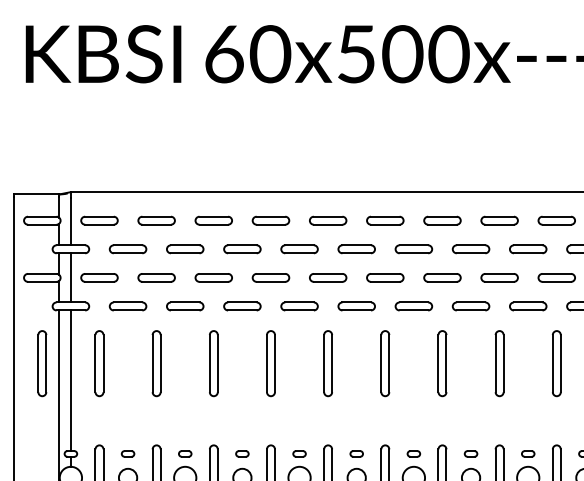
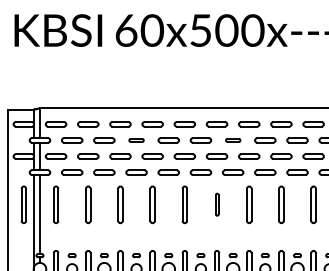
part: (242, 249) -> (136, 140), size x0.7
part: (414, 249) -> (233, 140), size x0.7
part: (386, 363) -> (217, 204), size x0.6

